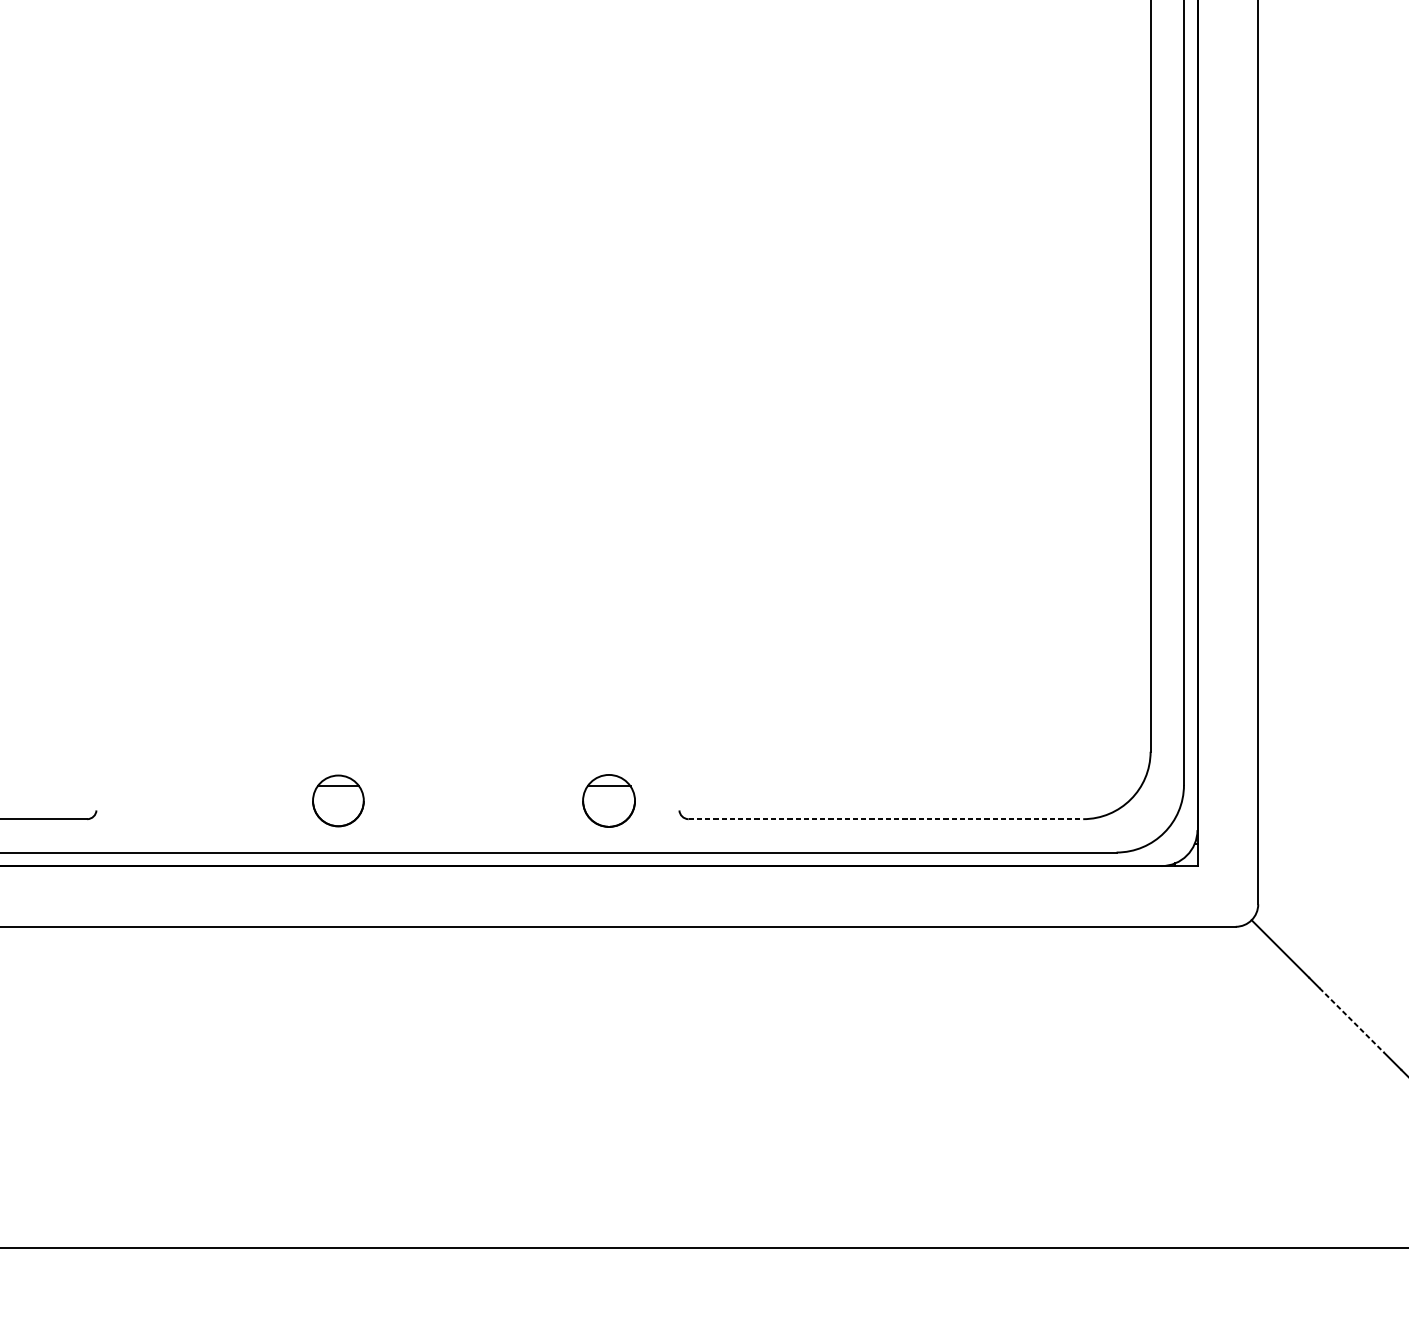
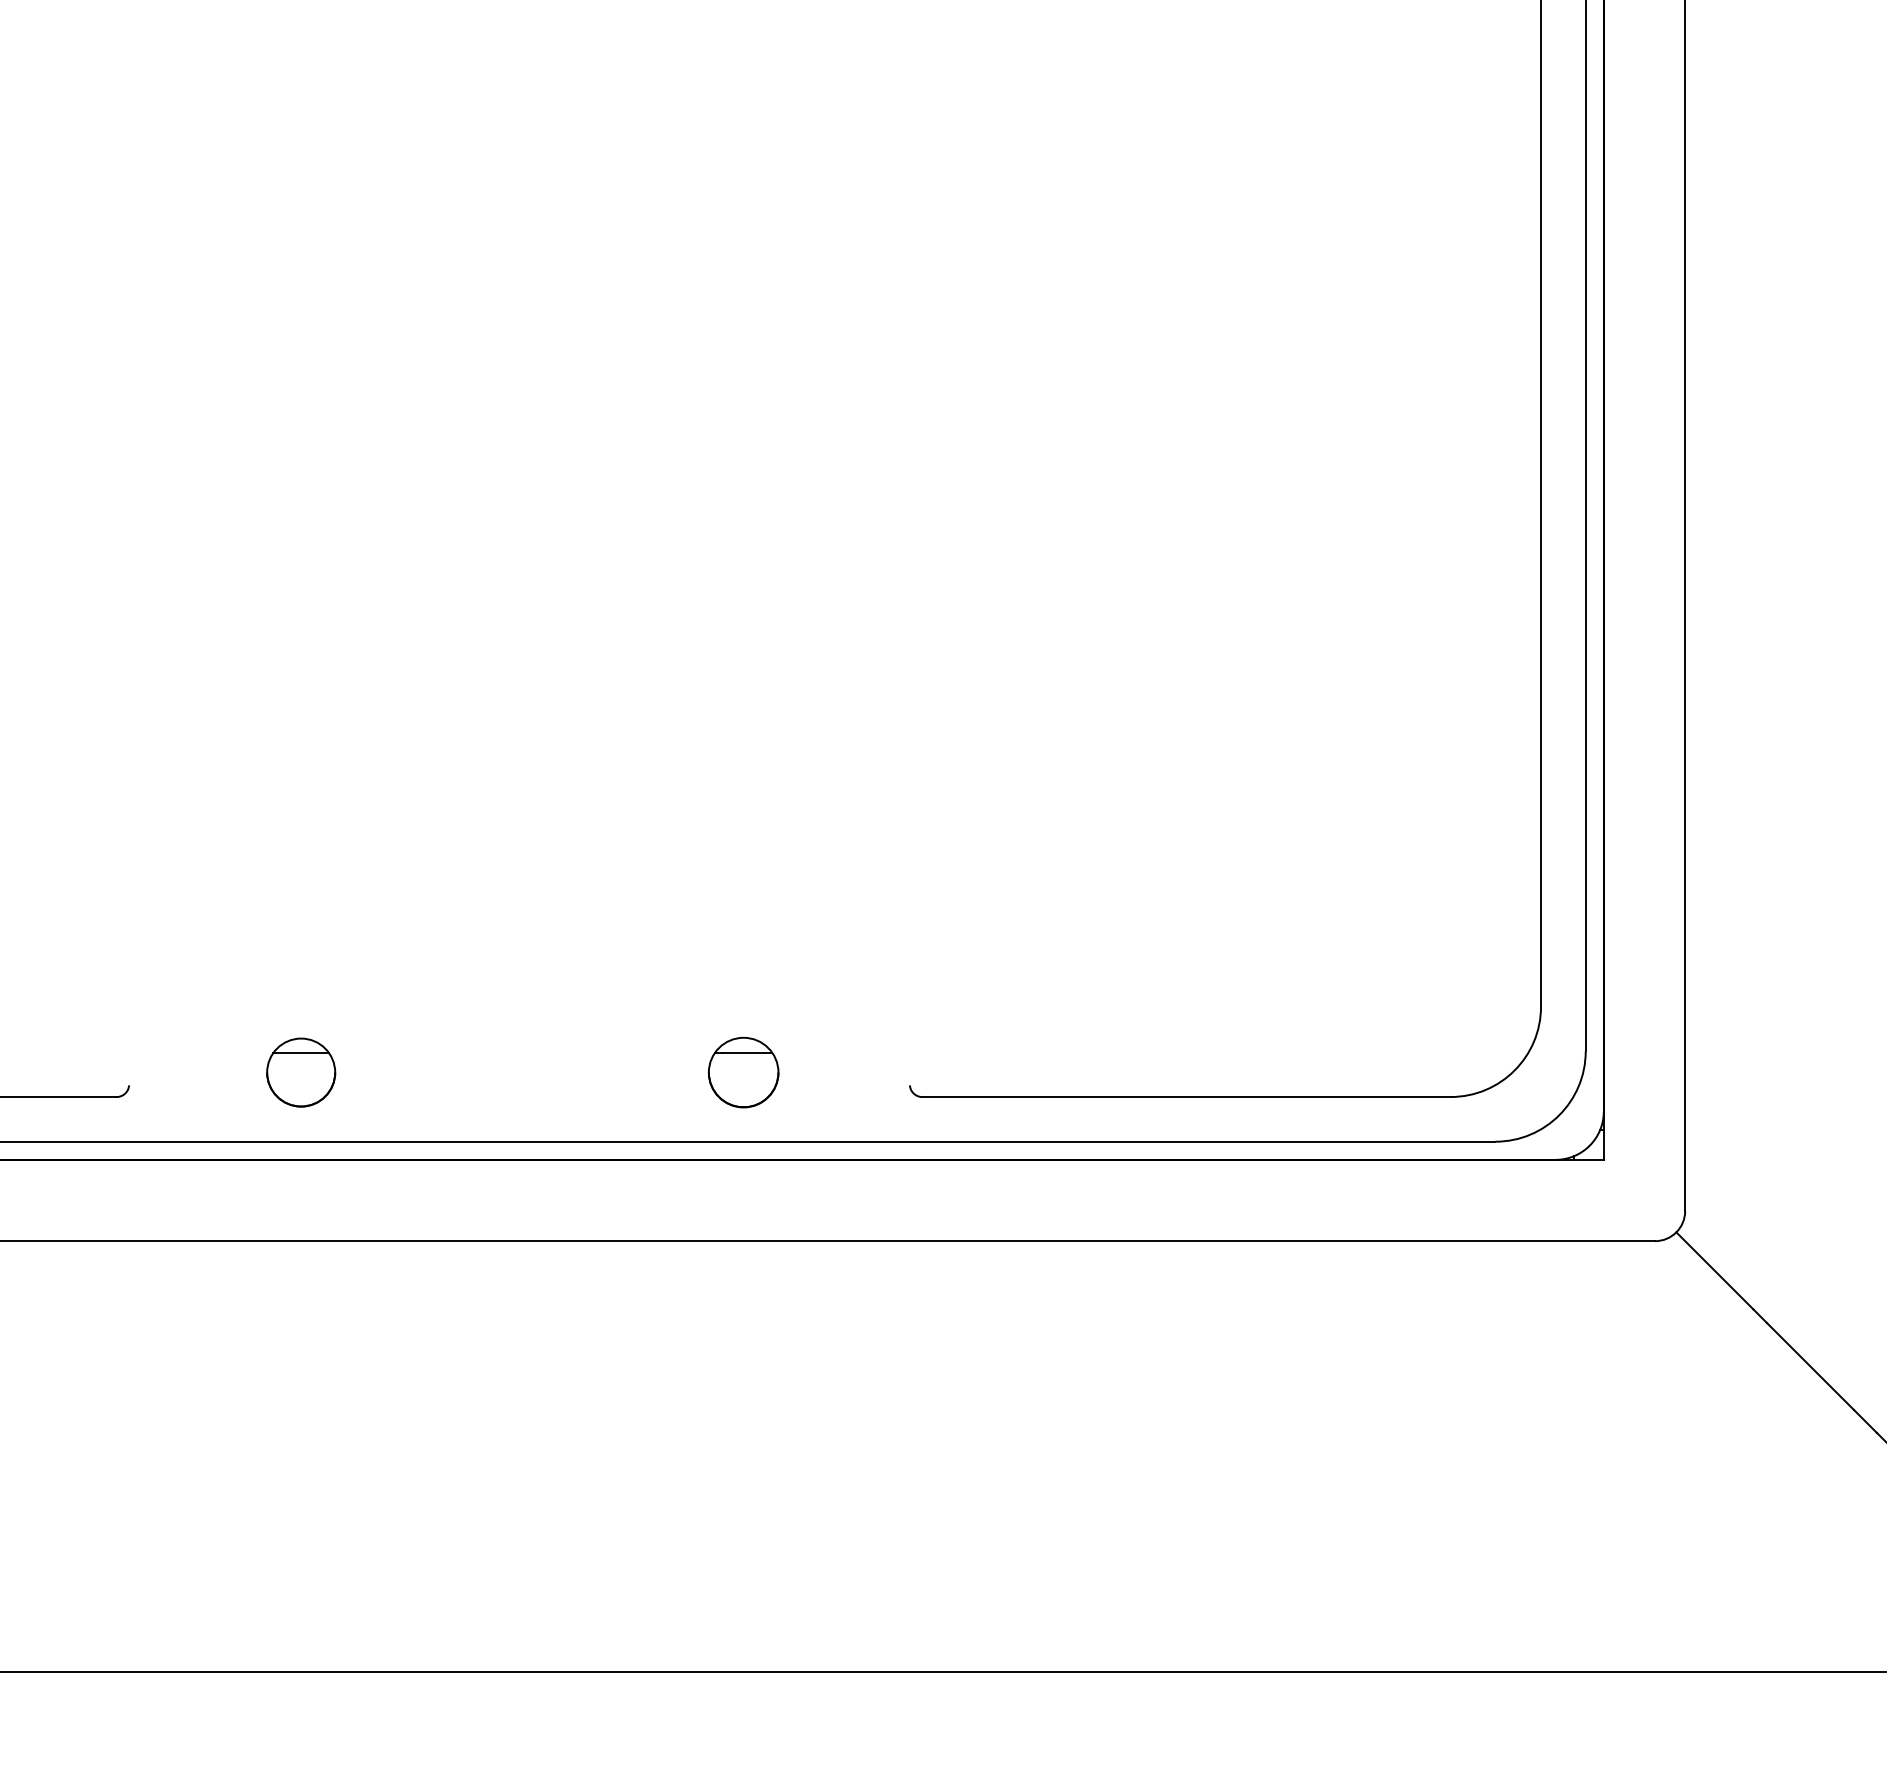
part: (338, 800) -> (301, 1072), moved
part: (608, 800) -> (743, 1072), moved
line: (886, 819) -> (1187, 1097), dashed -> solid
line: (1351, 1020) -> (1810, 1366), dashed -> solid

